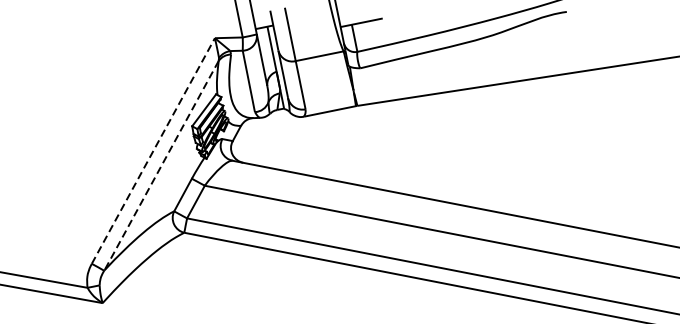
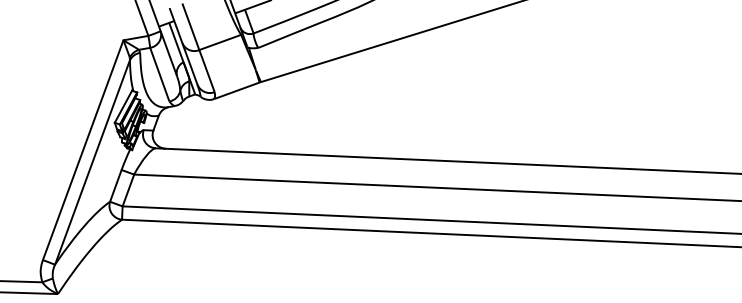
line: (153, 150) -> (83, 149), dashed -> solid
line: (161, 165) -> (92, 162), dashed -> solid

